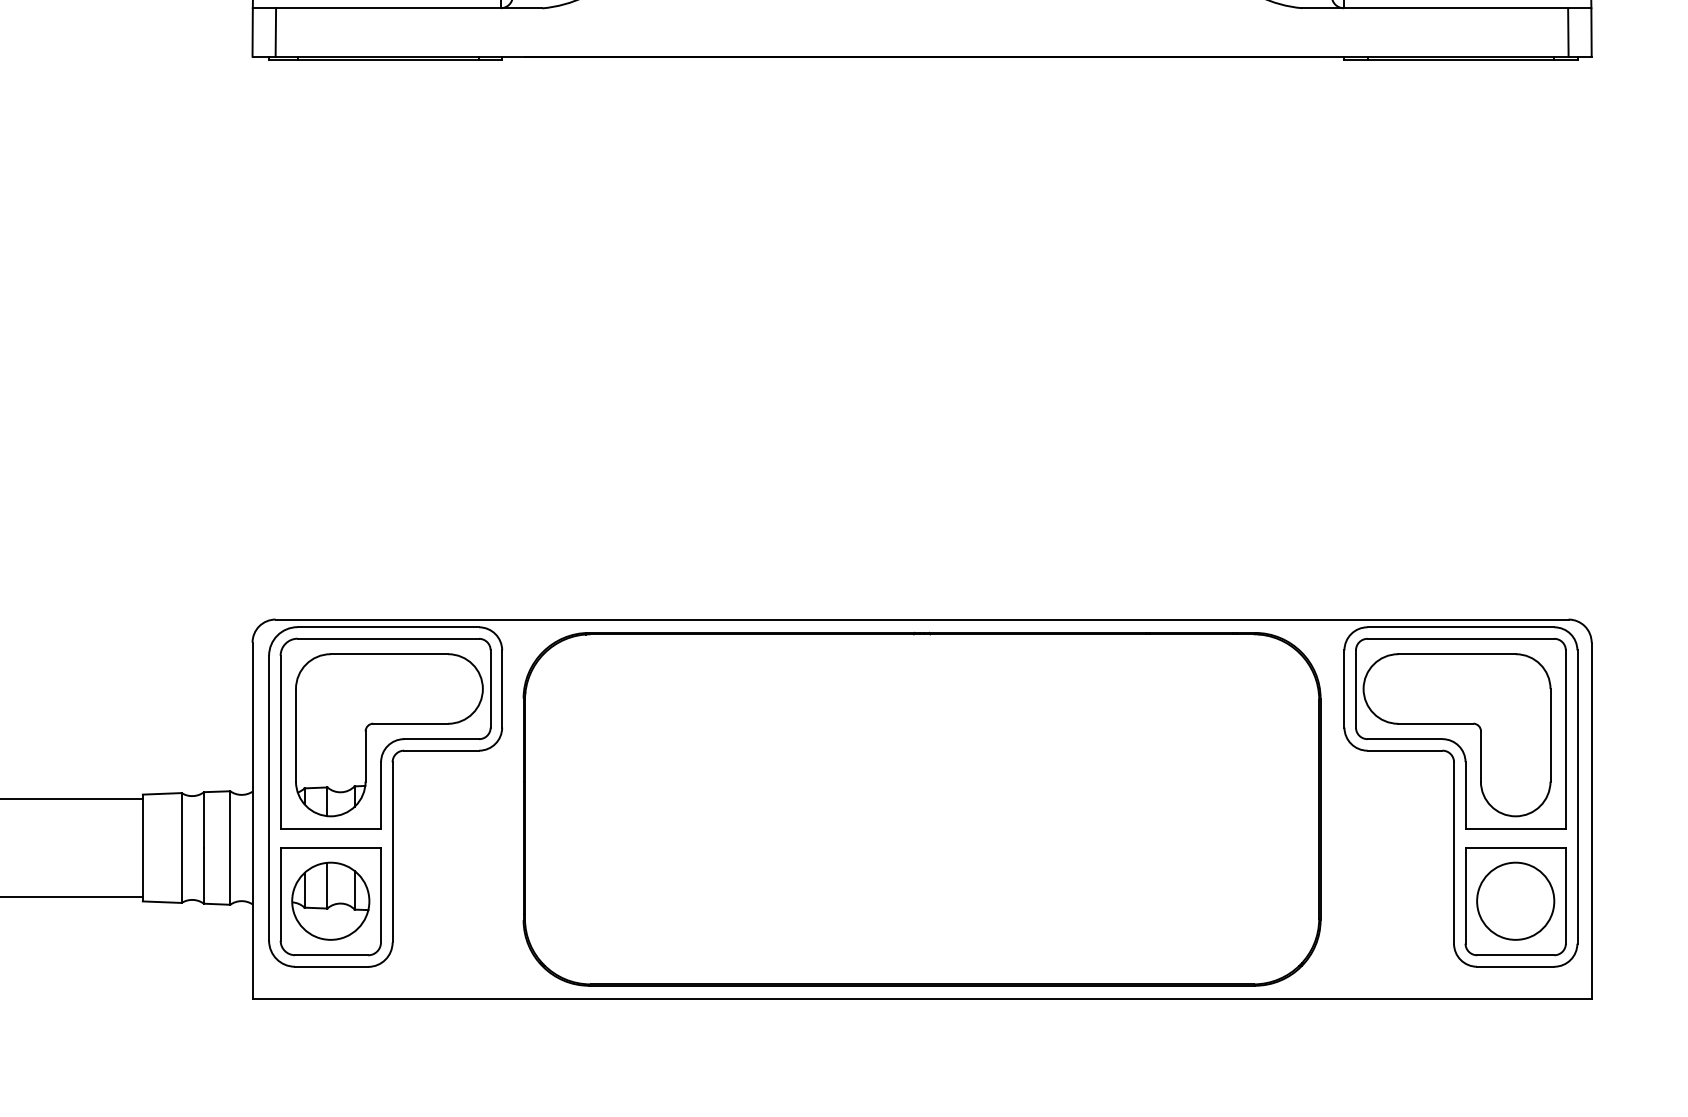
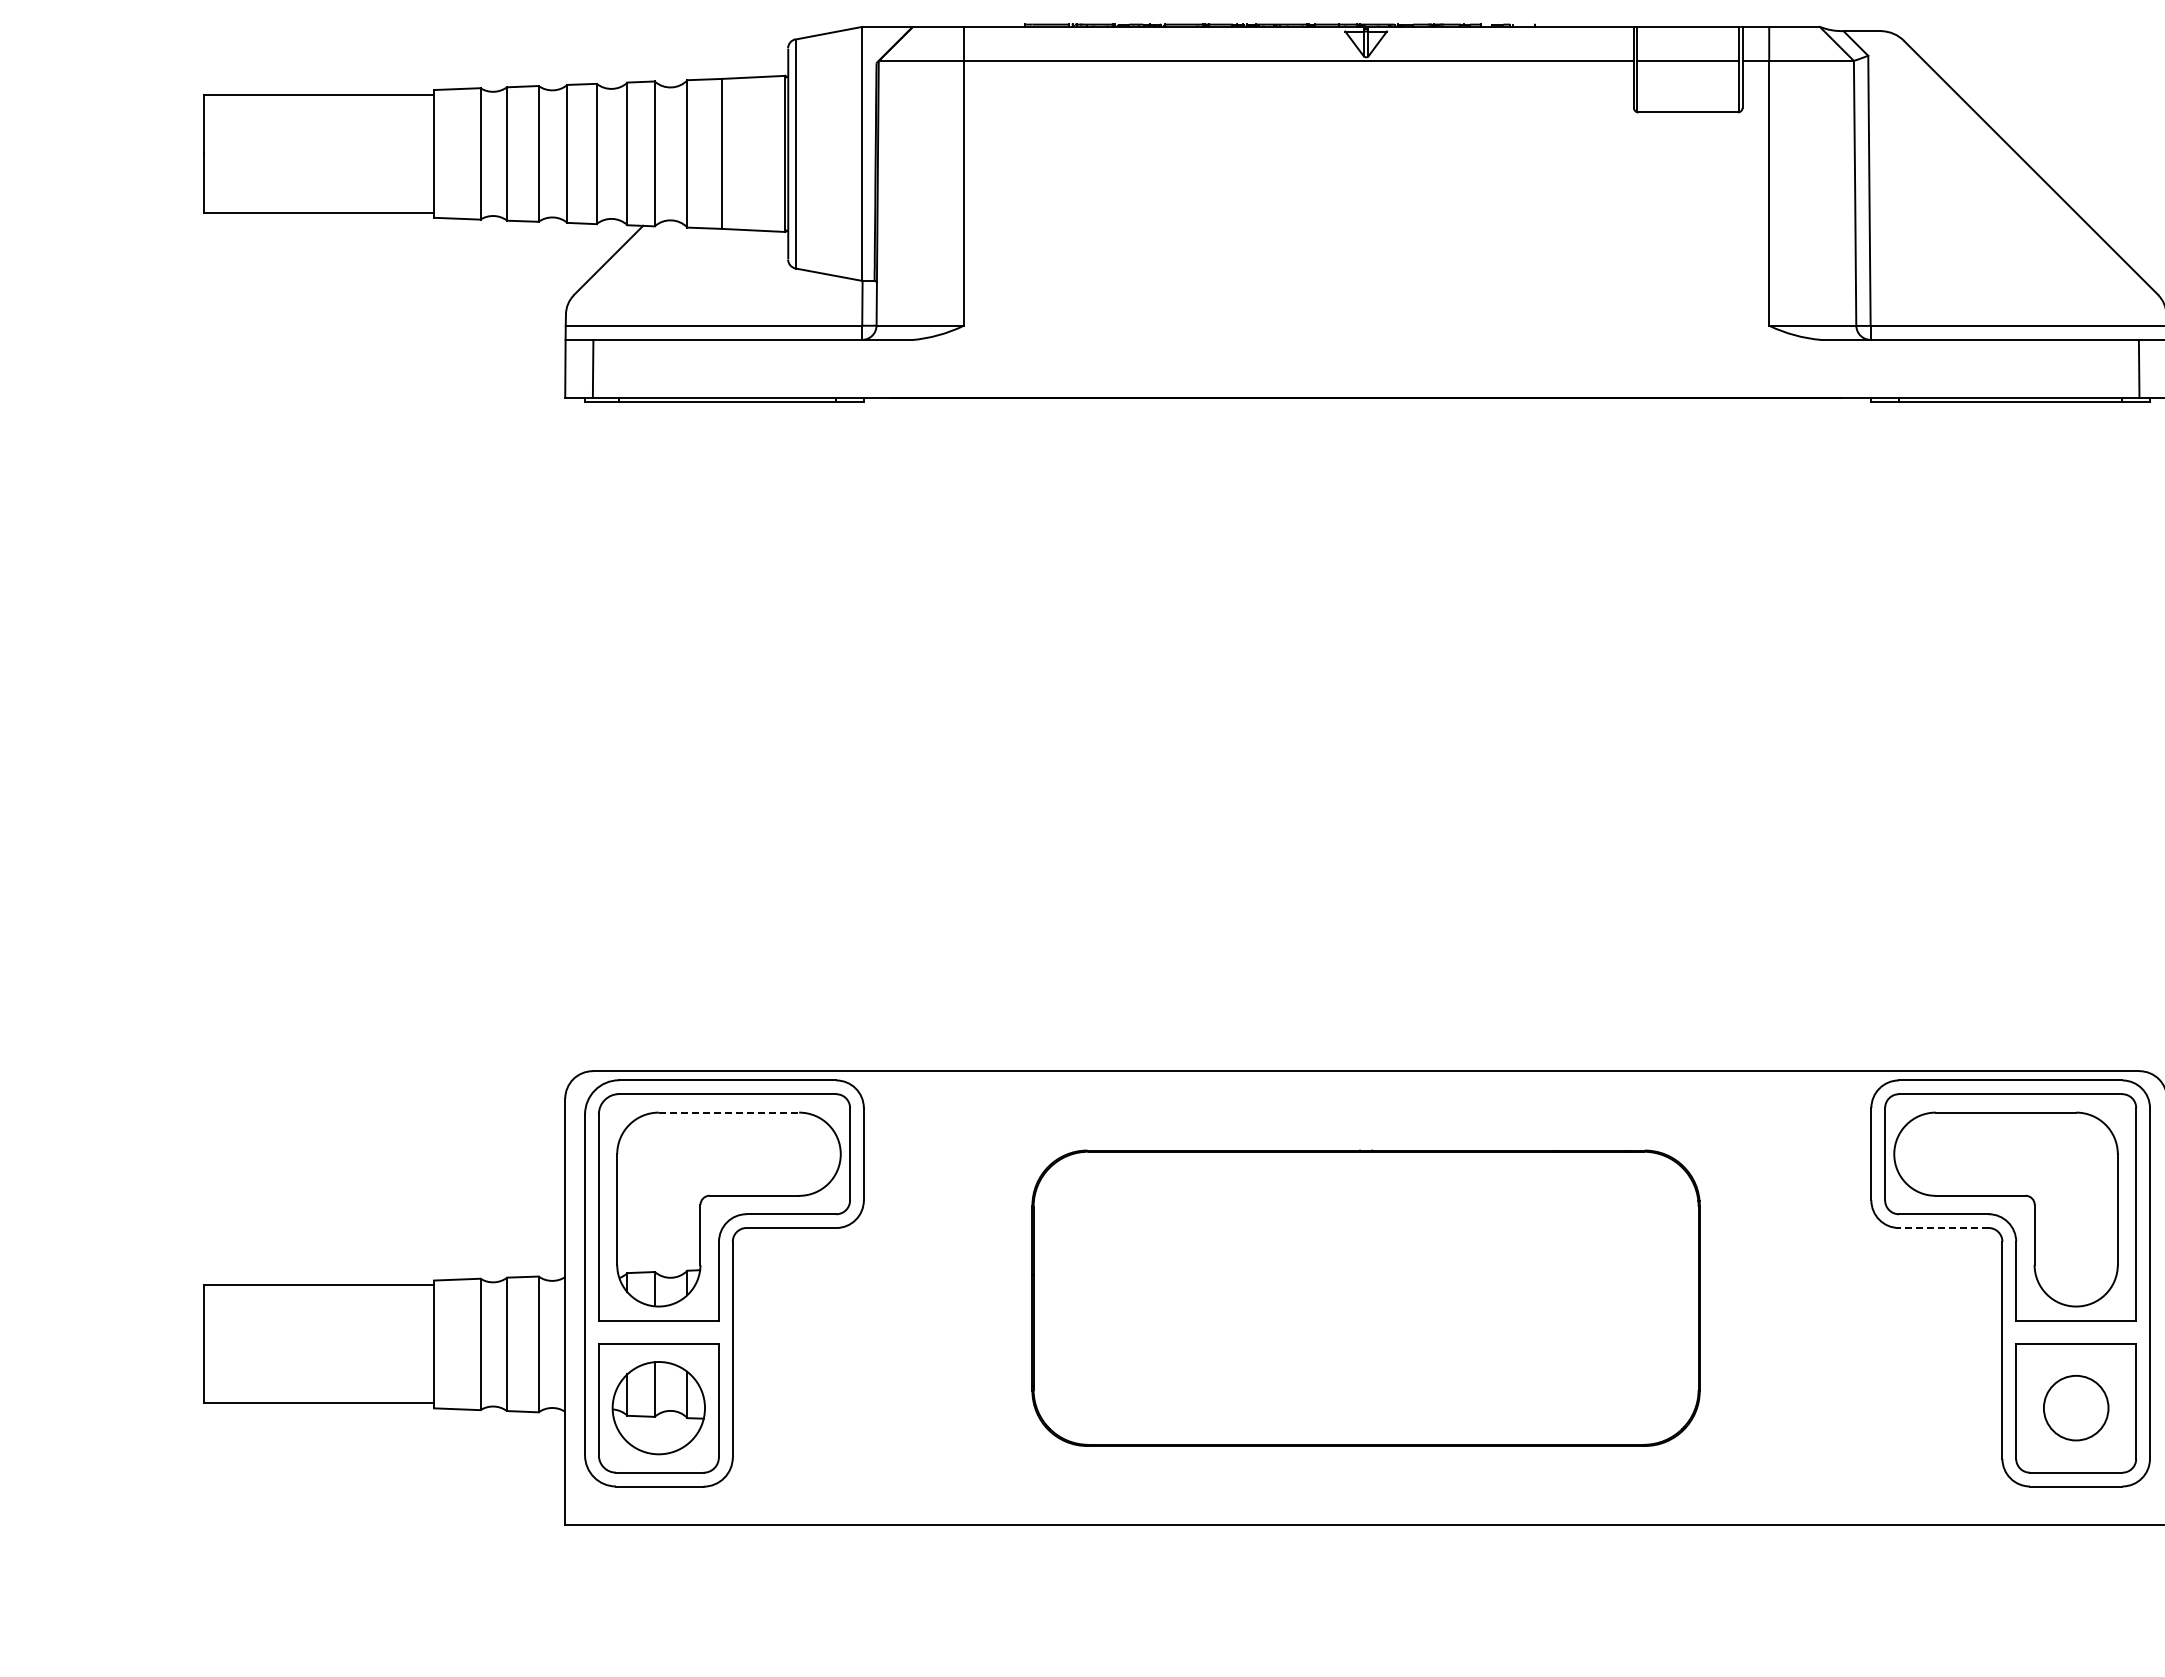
line: (389, 654) -> (729, 1112), solid -> dashed
line: (1404, 751) -> (1943, 1228), solid -> dashed
part: (921, 809) -> (1365, 1298), size x0.7
circle: (1515, 900) -> (2076, 1407), size x0.7

